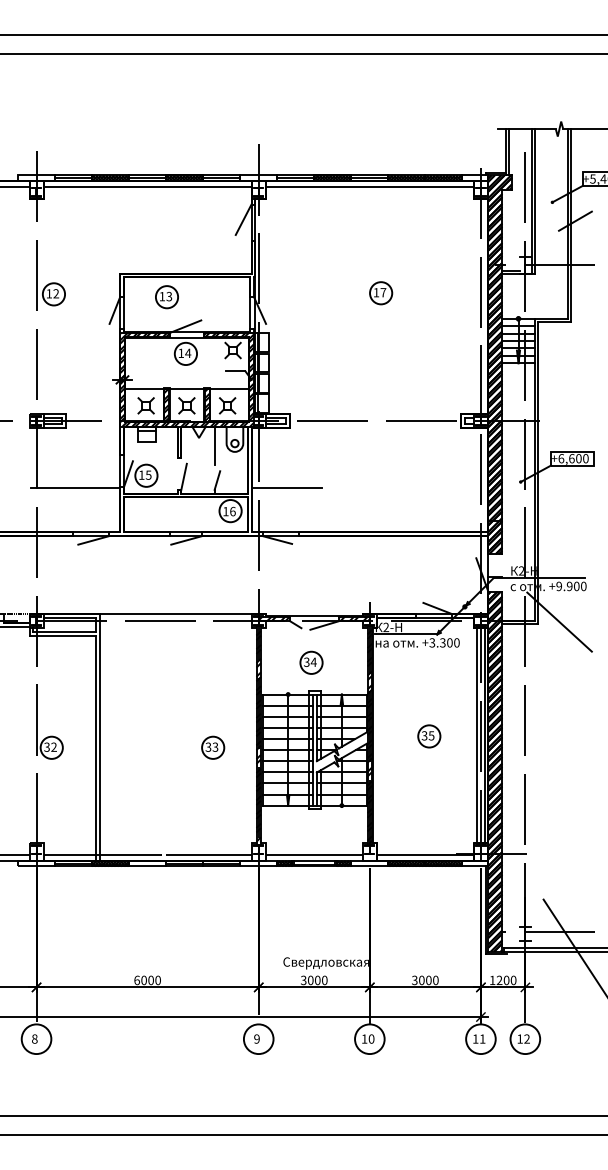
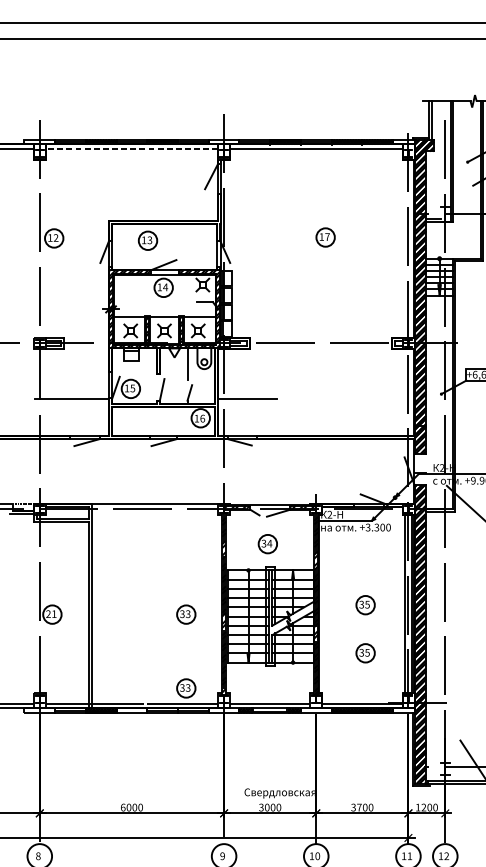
line: (147, 186) -> (131, 148), solid -> dashed
text: (50, 746) -> (51, 613), 32 -> 21
part: (429, 794) -> (365, 653), added
part: (213, 836) -> (186, 688), added
text: (421, 980) -> (359, 807), 3000 -> 3700

